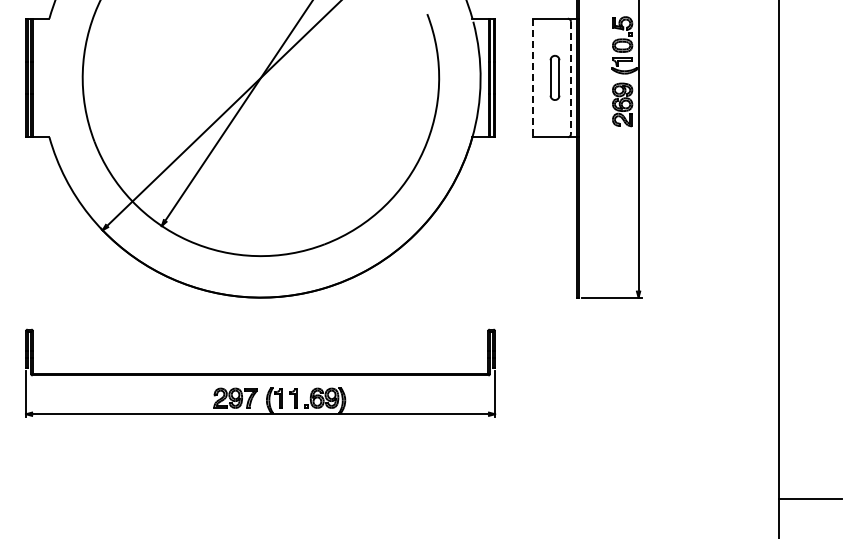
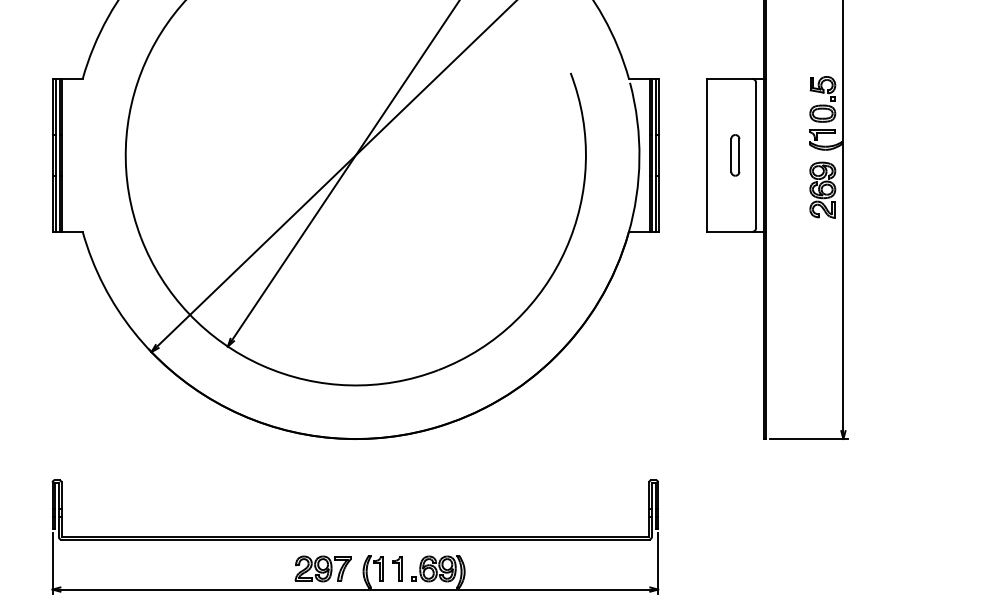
part: (554, 77) -> (734, 154), size x0.71
line: (533, 78) -> (707, 156), dashed -> solid
line: (570, 78) -> (755, 156), dashed -> solid

